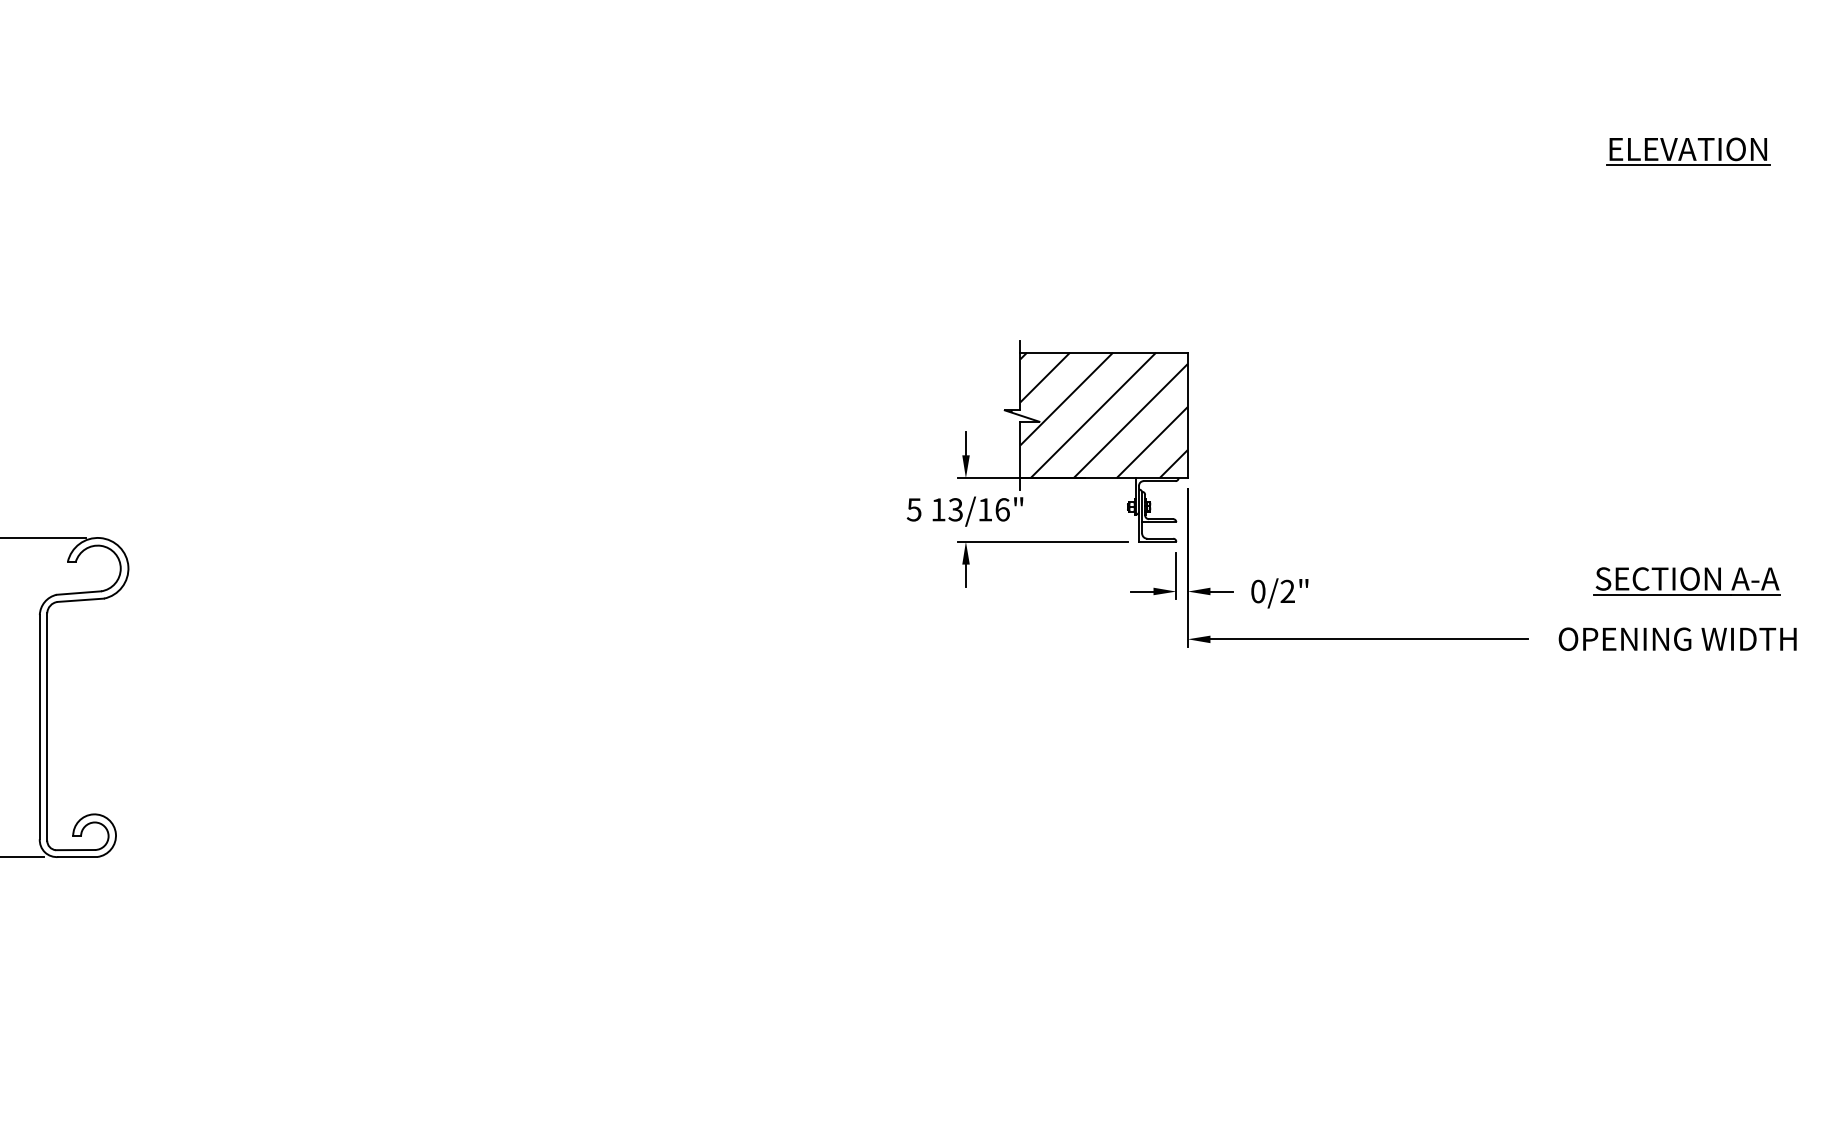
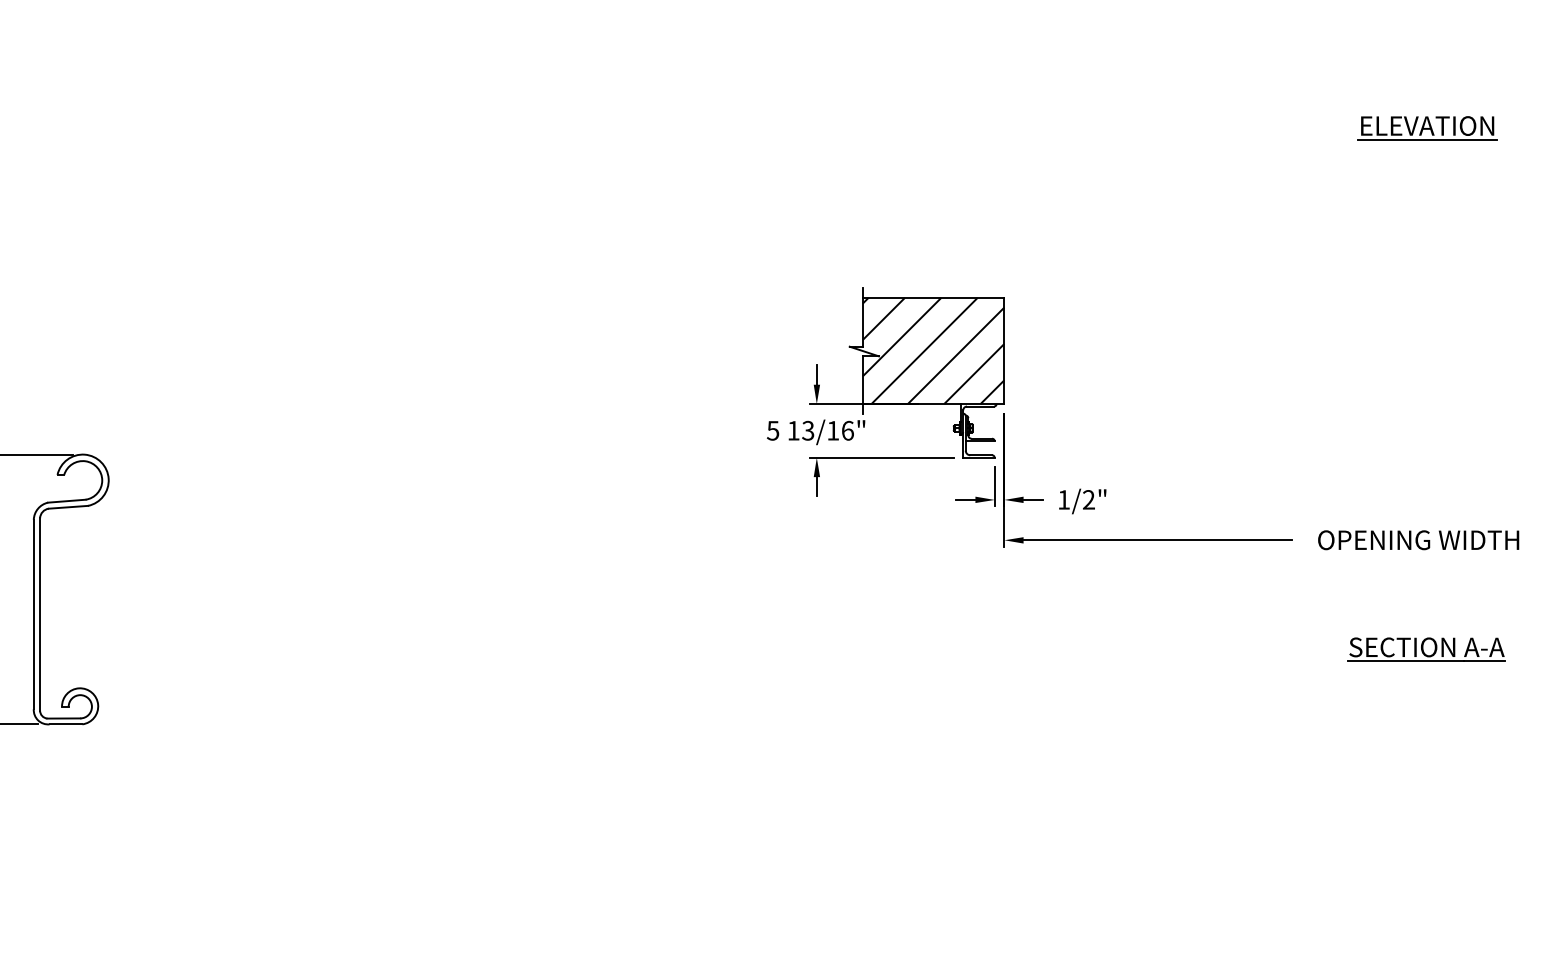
part: (1686, 581) -> (1426, 649), moved
text: (1258, 591) -> (1064, 499), 0/2" -> 1/2"

